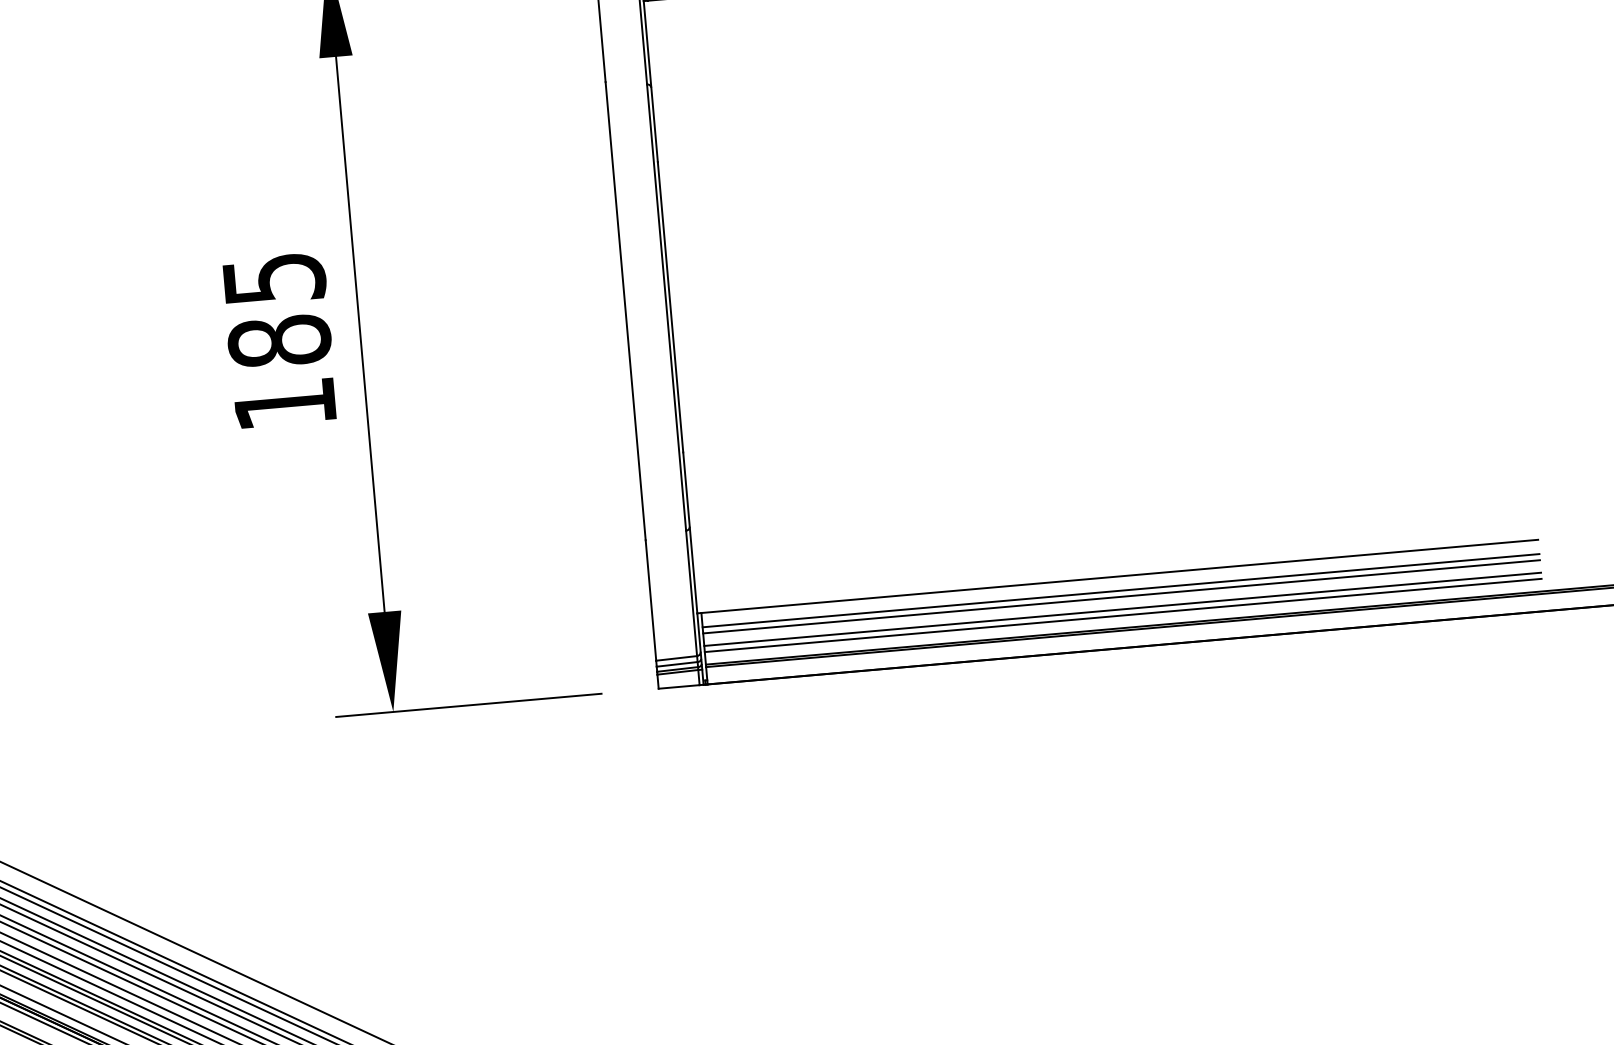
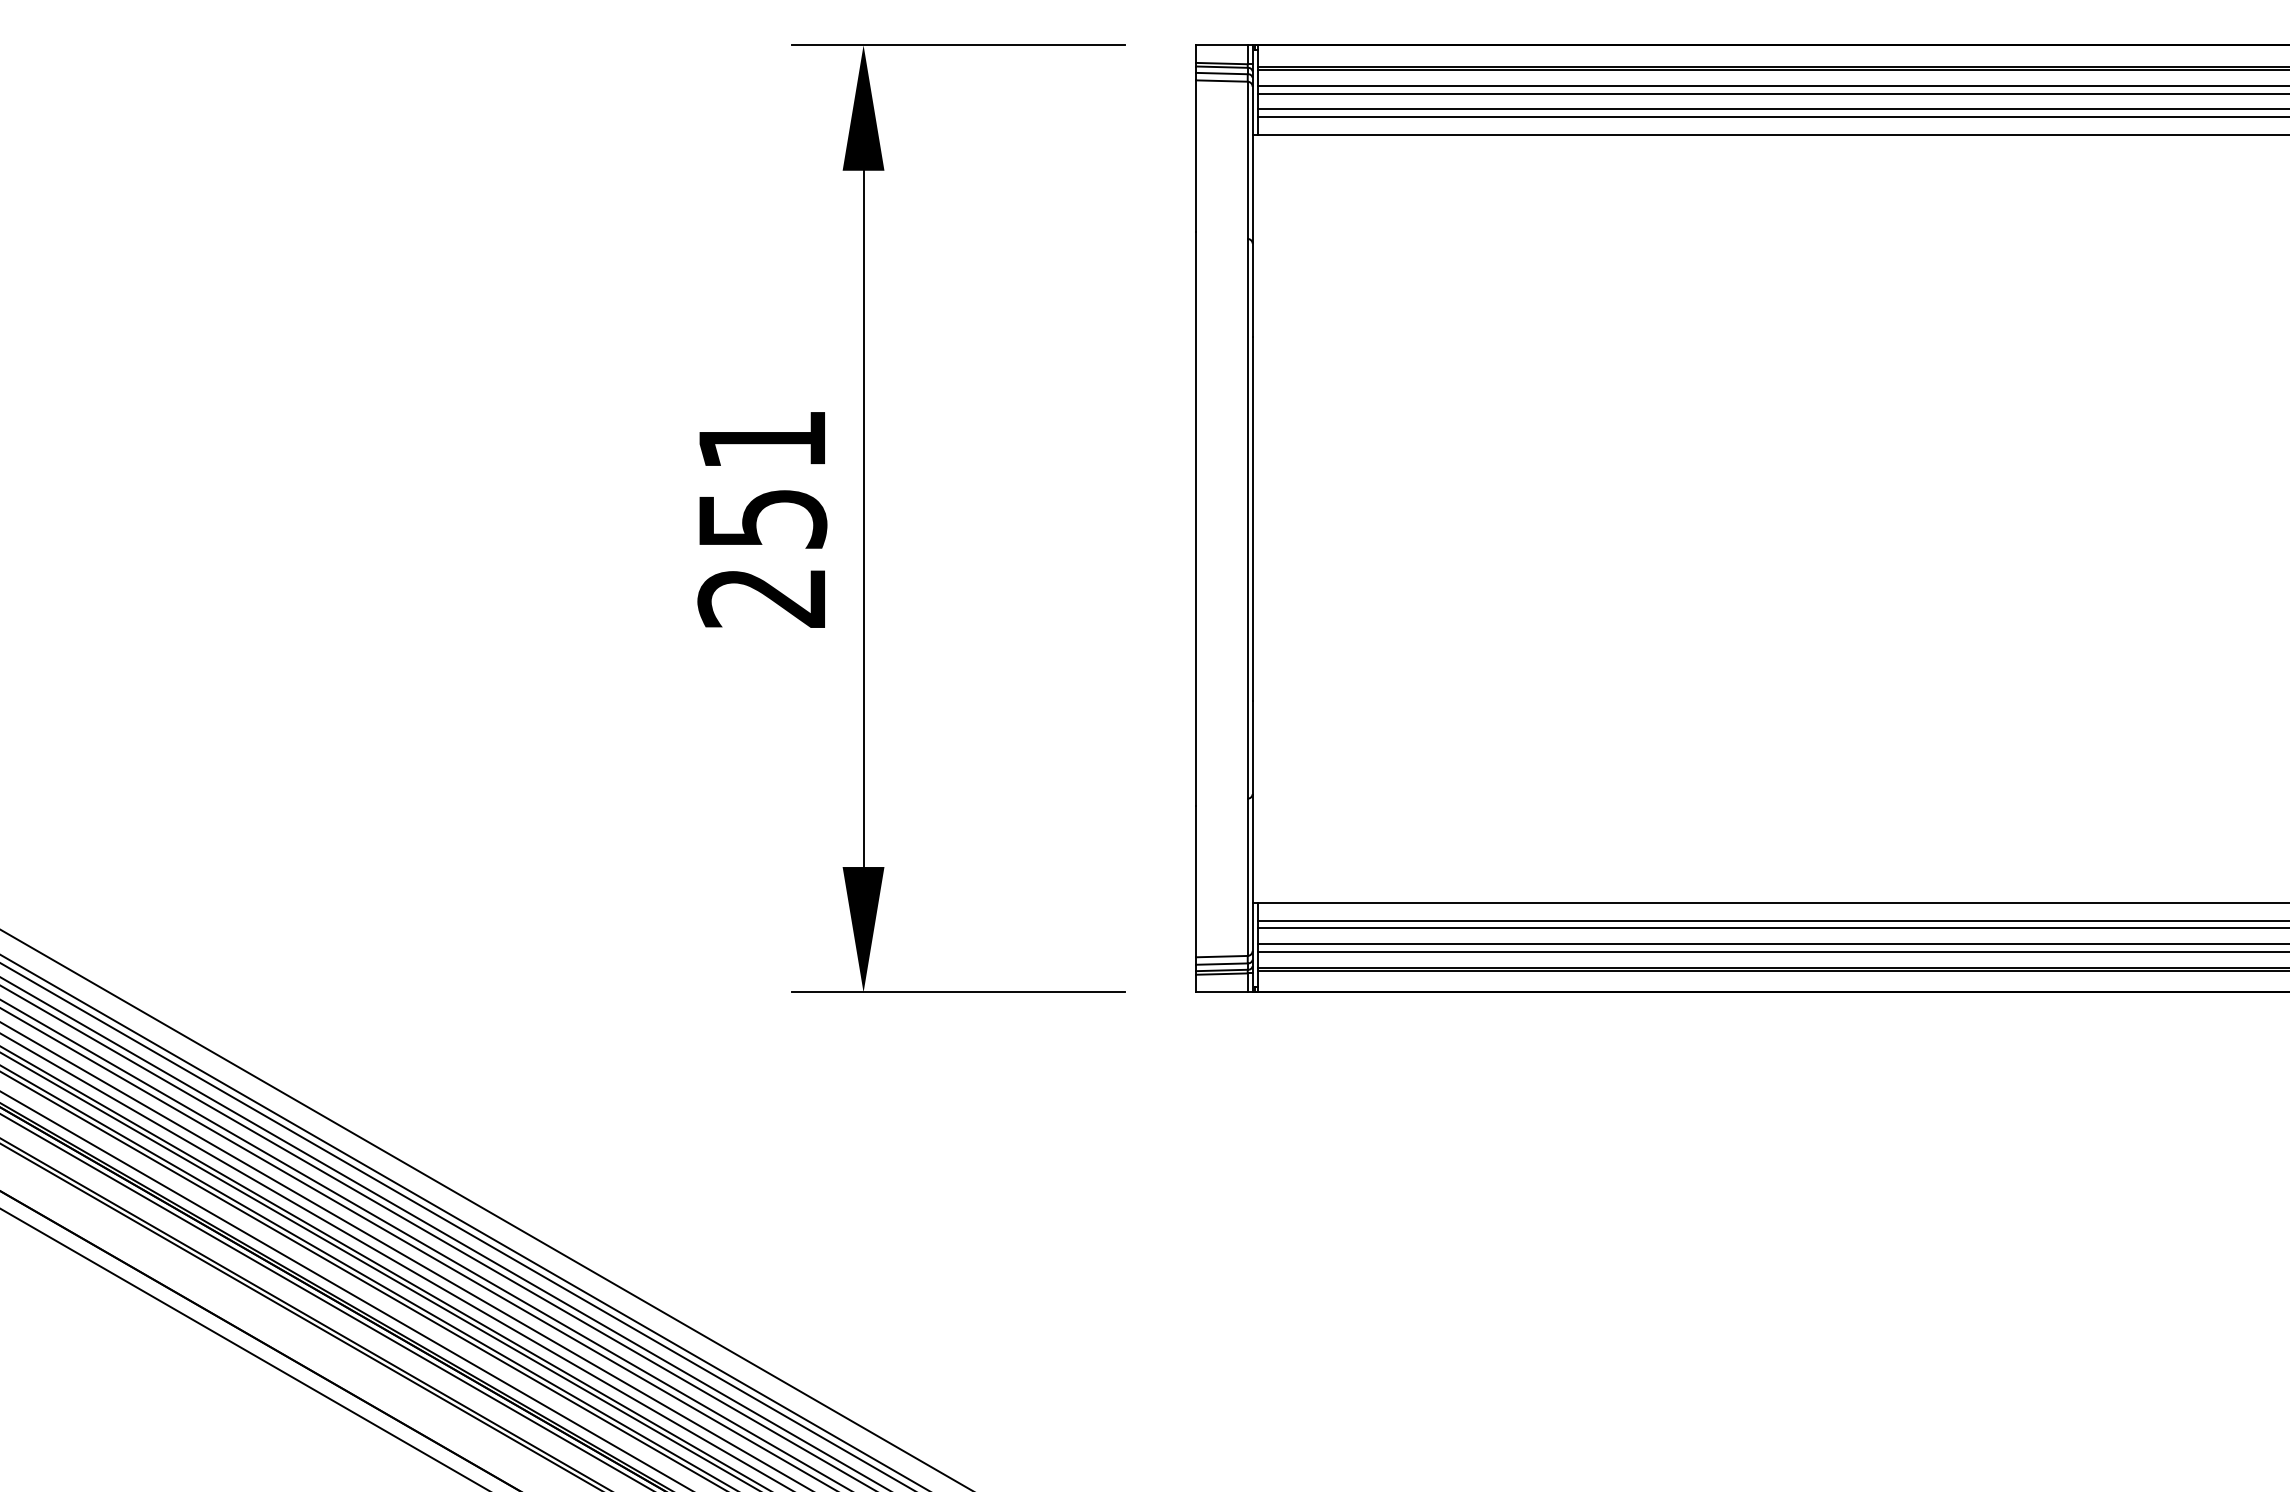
text: (279, 341) -> (762, 519), 185 -> 251

